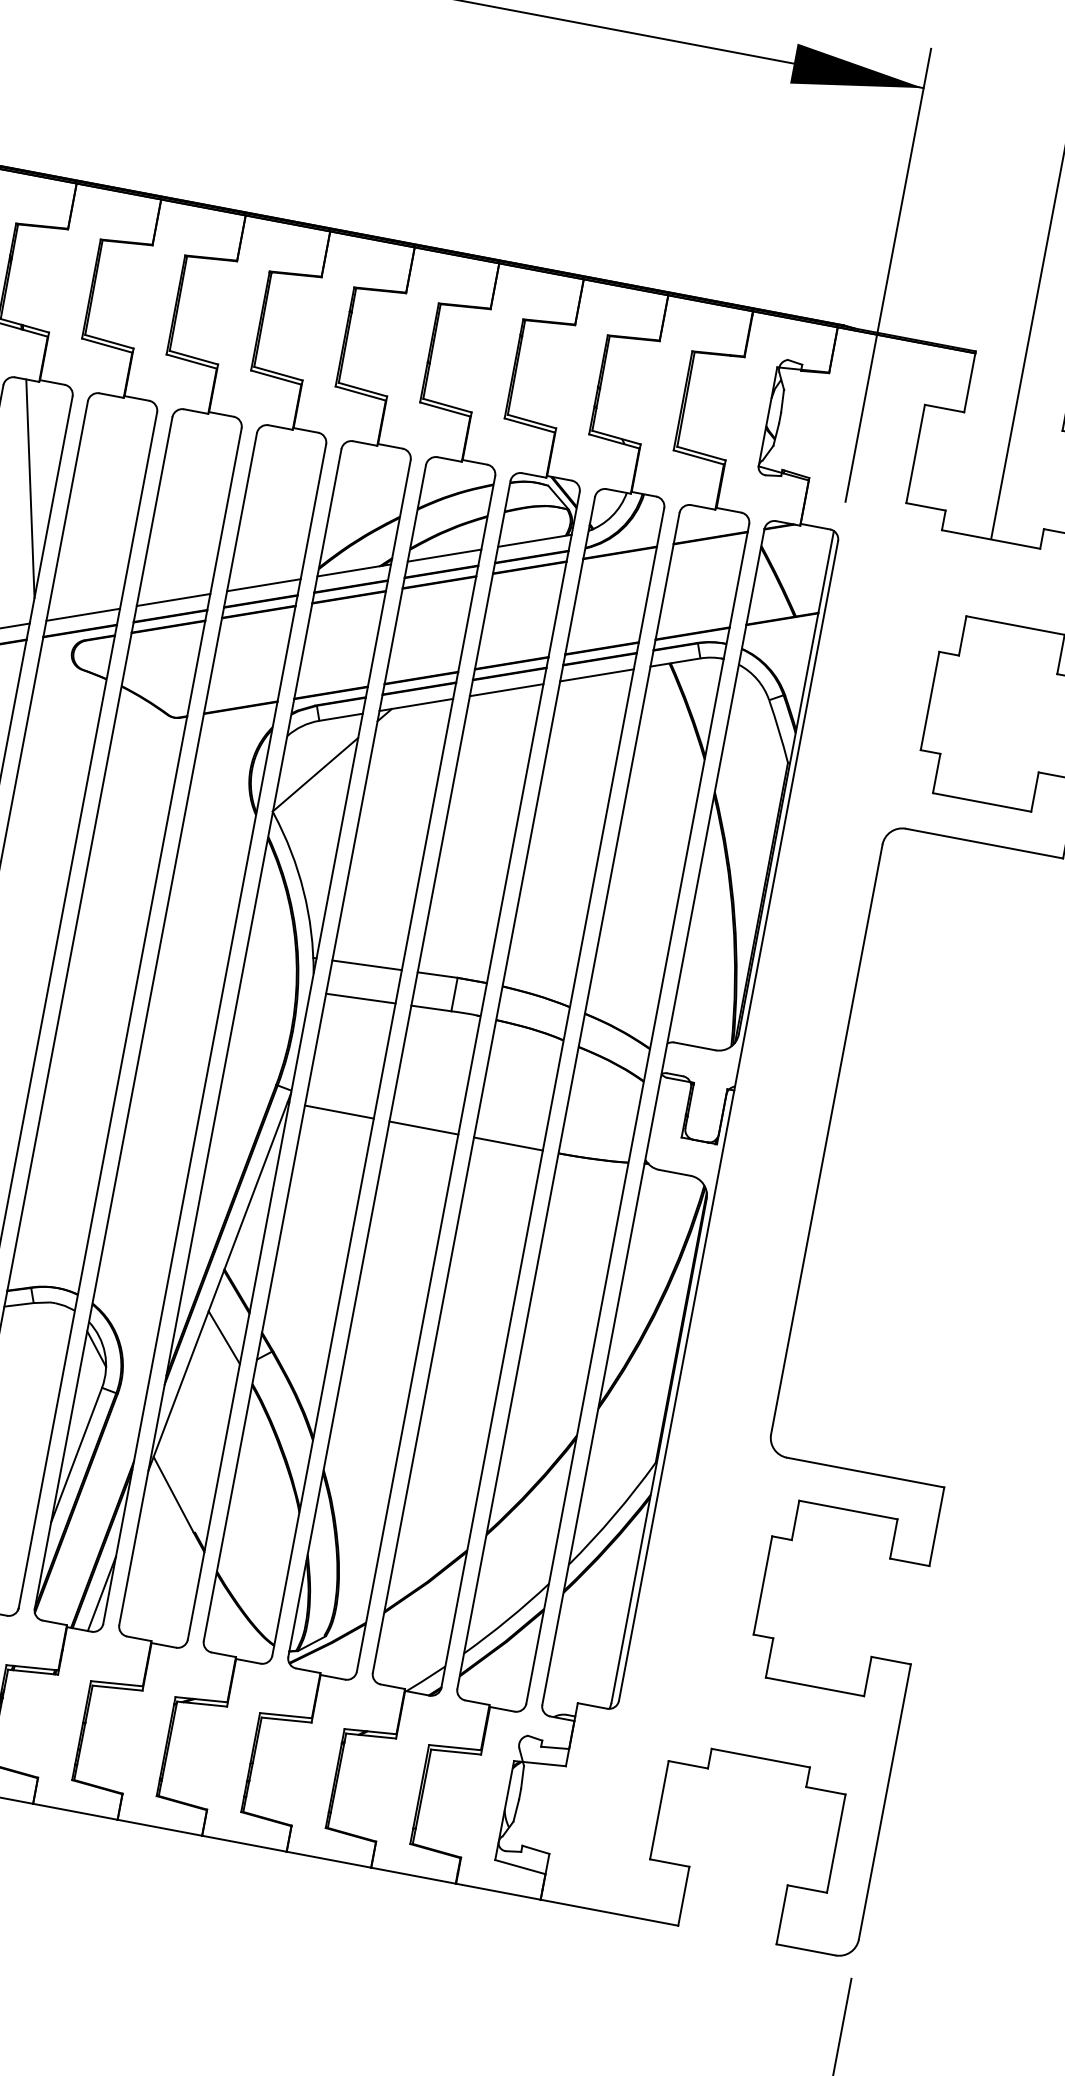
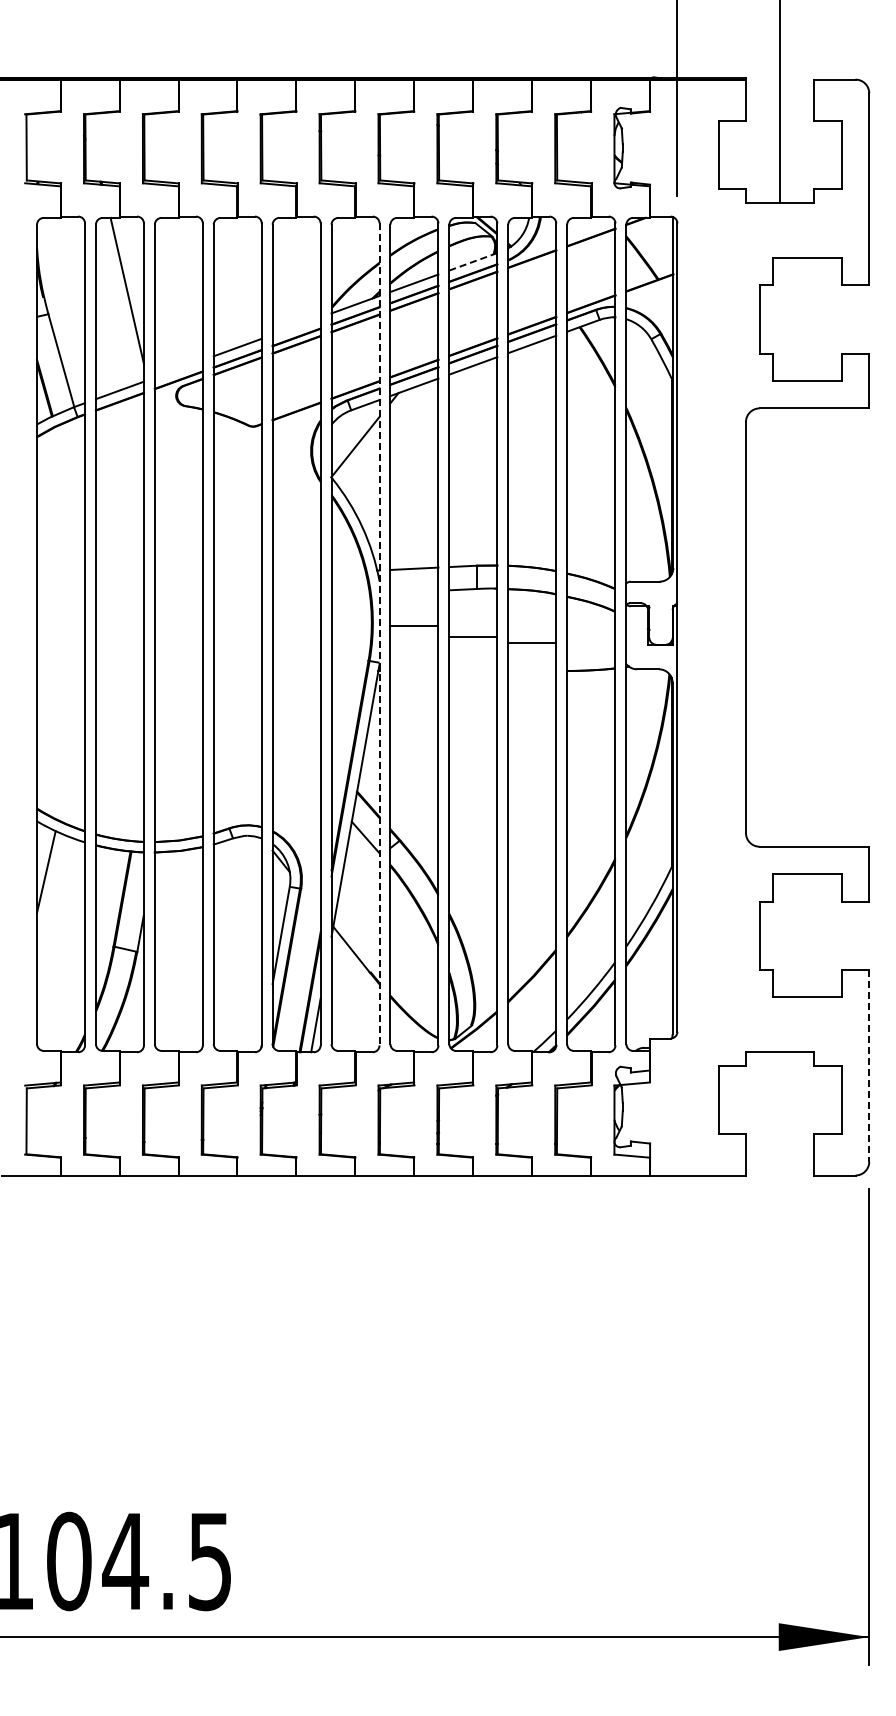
line: (535, 540) -> (473, 261), solid -> dashed
line: (263, 584) -> (296, 325), removed
line: (82, 613) -> (178, 368), removed
line: (361, 997) -> (414, 591), removed
line: (299, 1050) -> (379, 634), solid -> dashed
line: (339, 1112) -> (414, 626), moved
line: (424, 1128) -> (473, 637), moved
line: (508, 1144) -> (532, 643), moved
line: (885, 1801) -> (869, 1065), solid -> dashed

